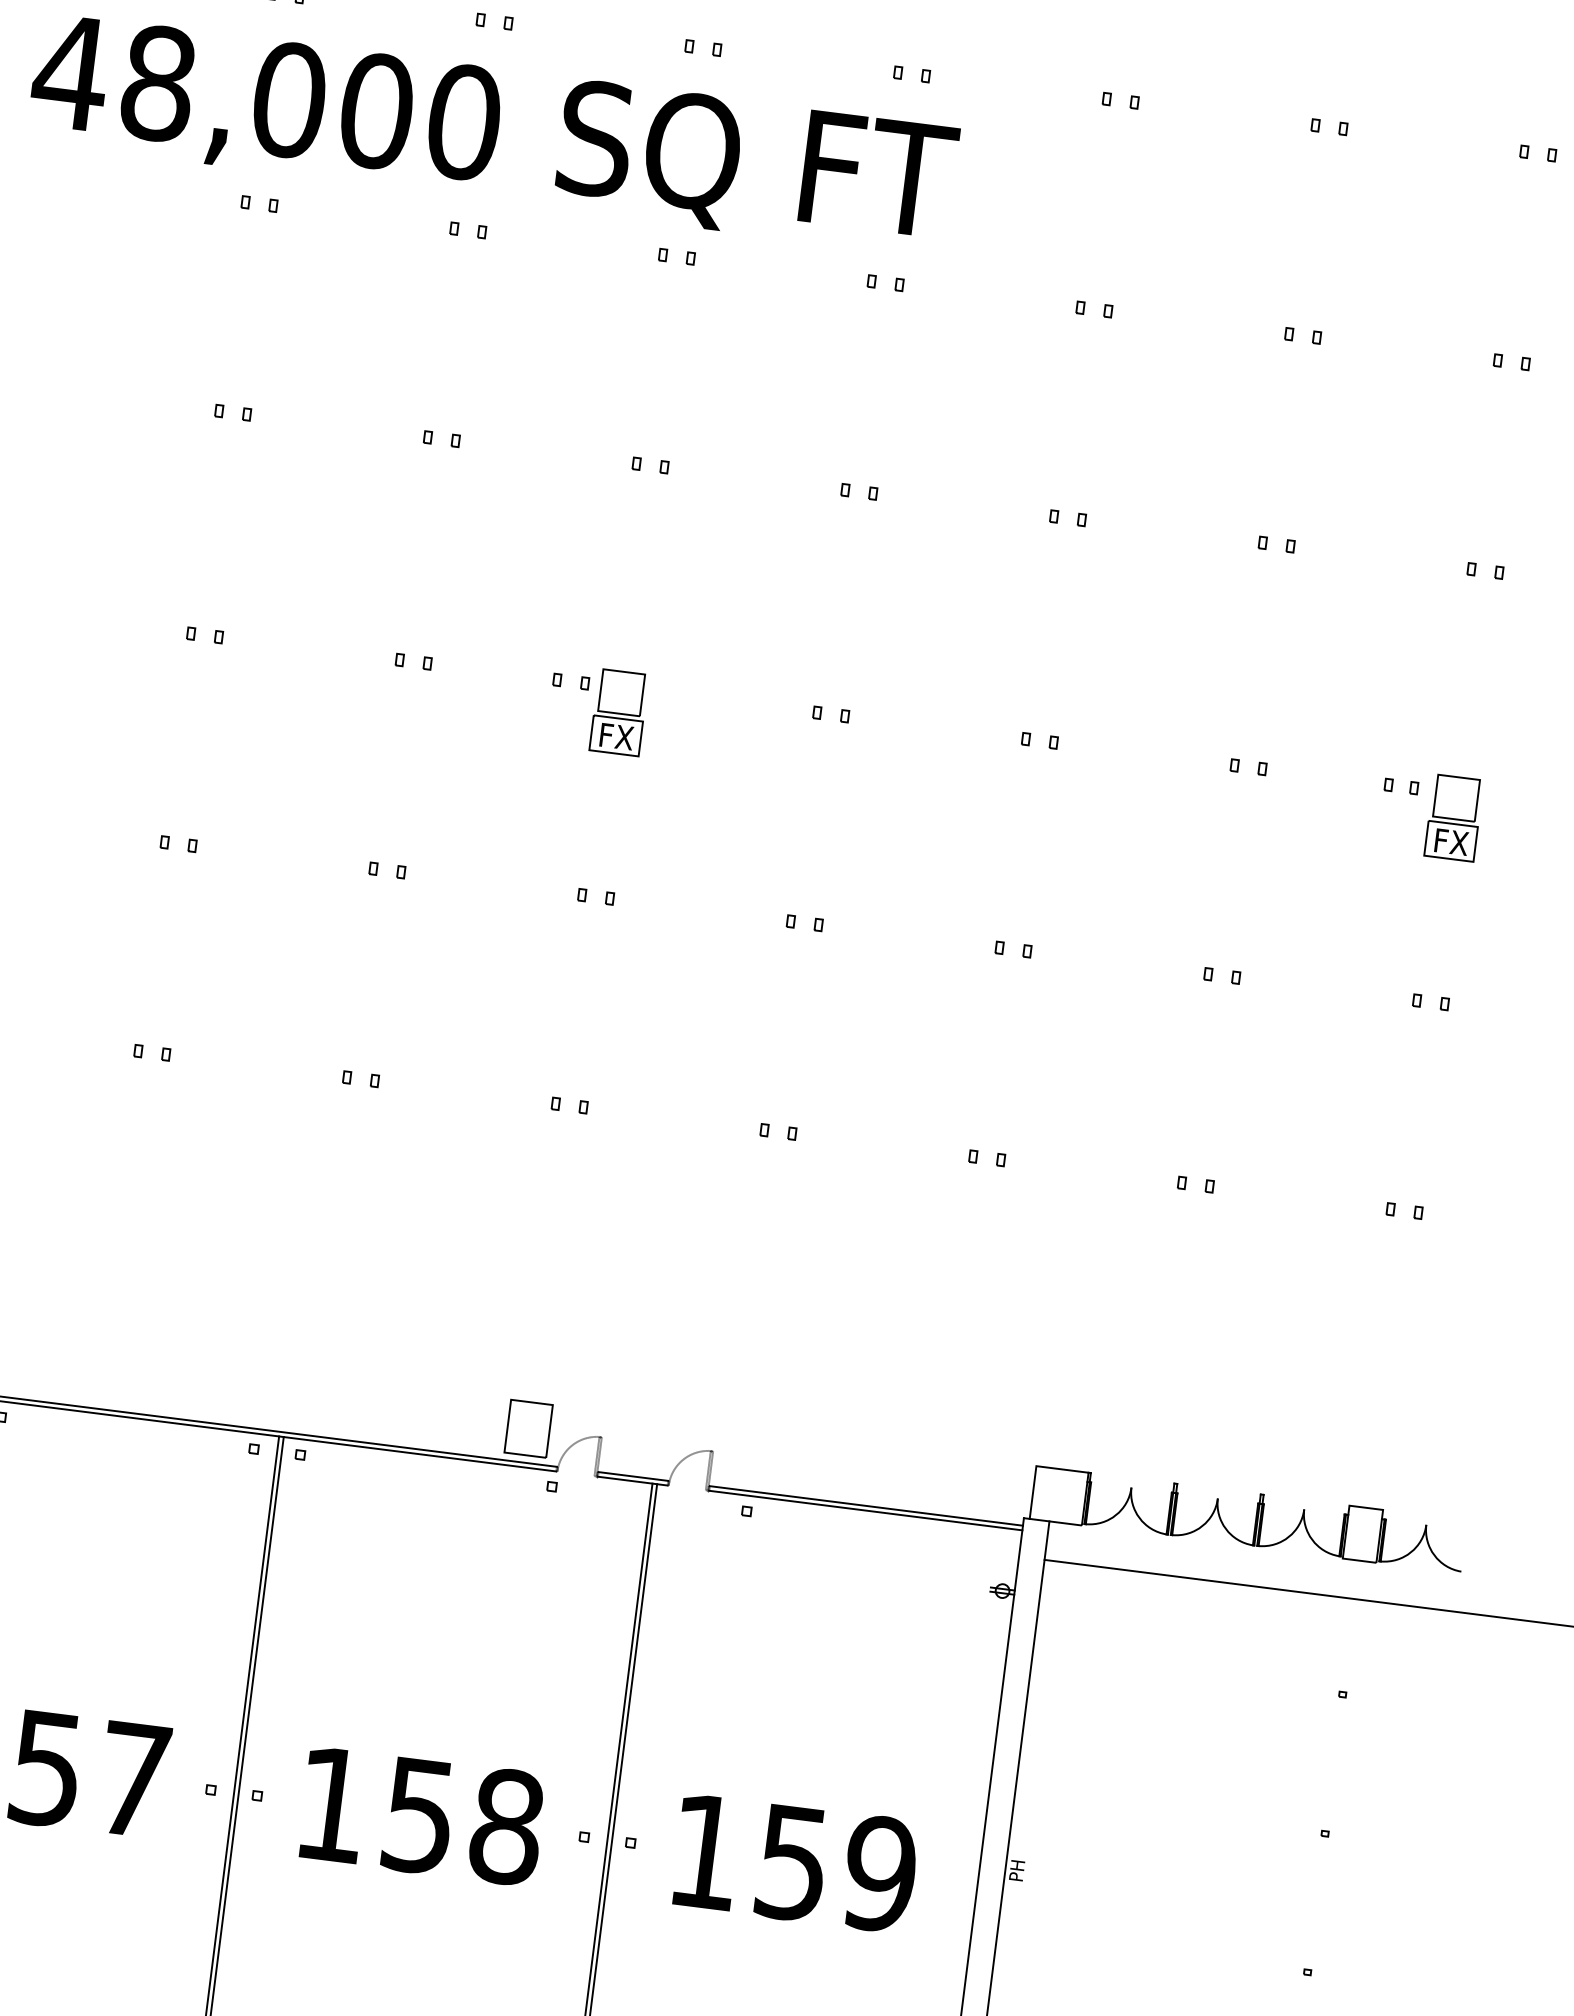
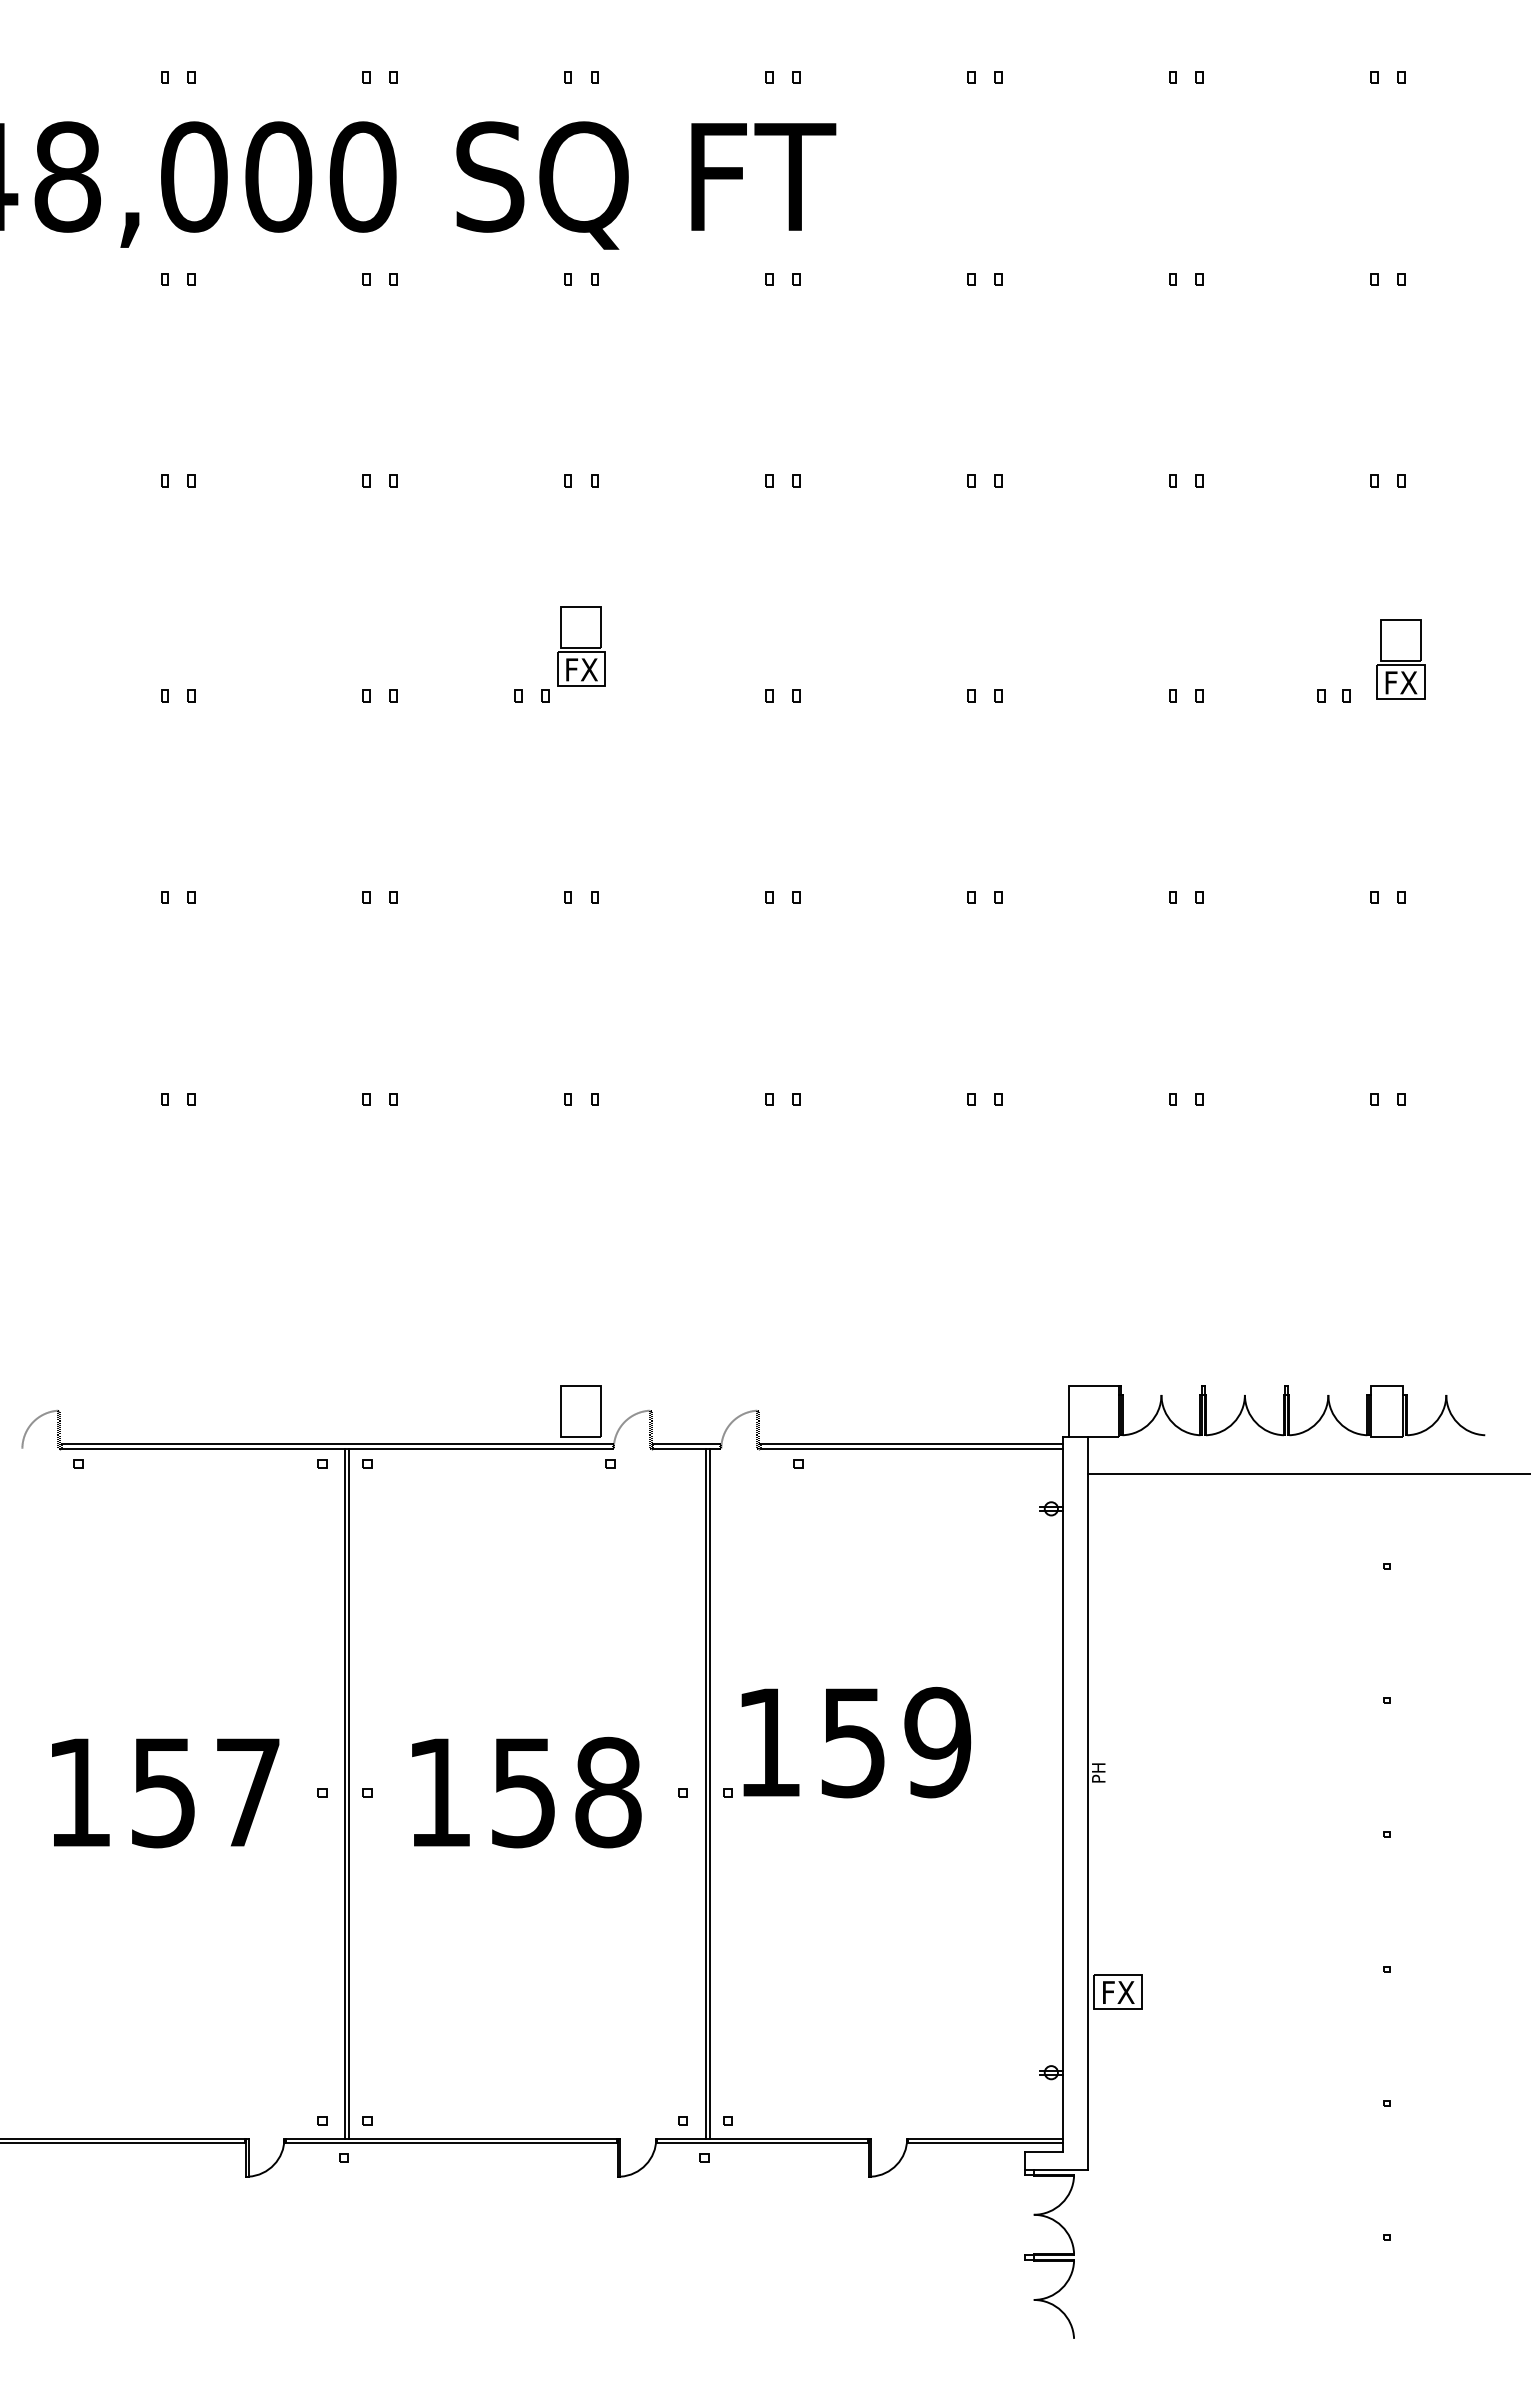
part: (619, 712) -> (581, 646), moved
part: (1453, 817) -> (1400, 659), moved
text: (795, 1863) -> (856, 1742), moved

